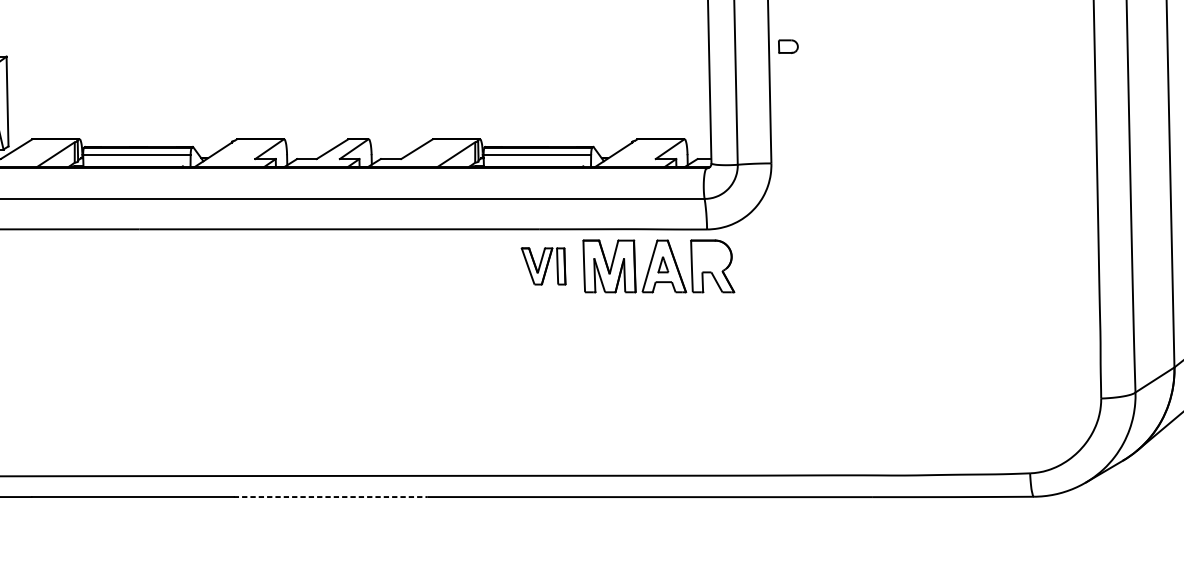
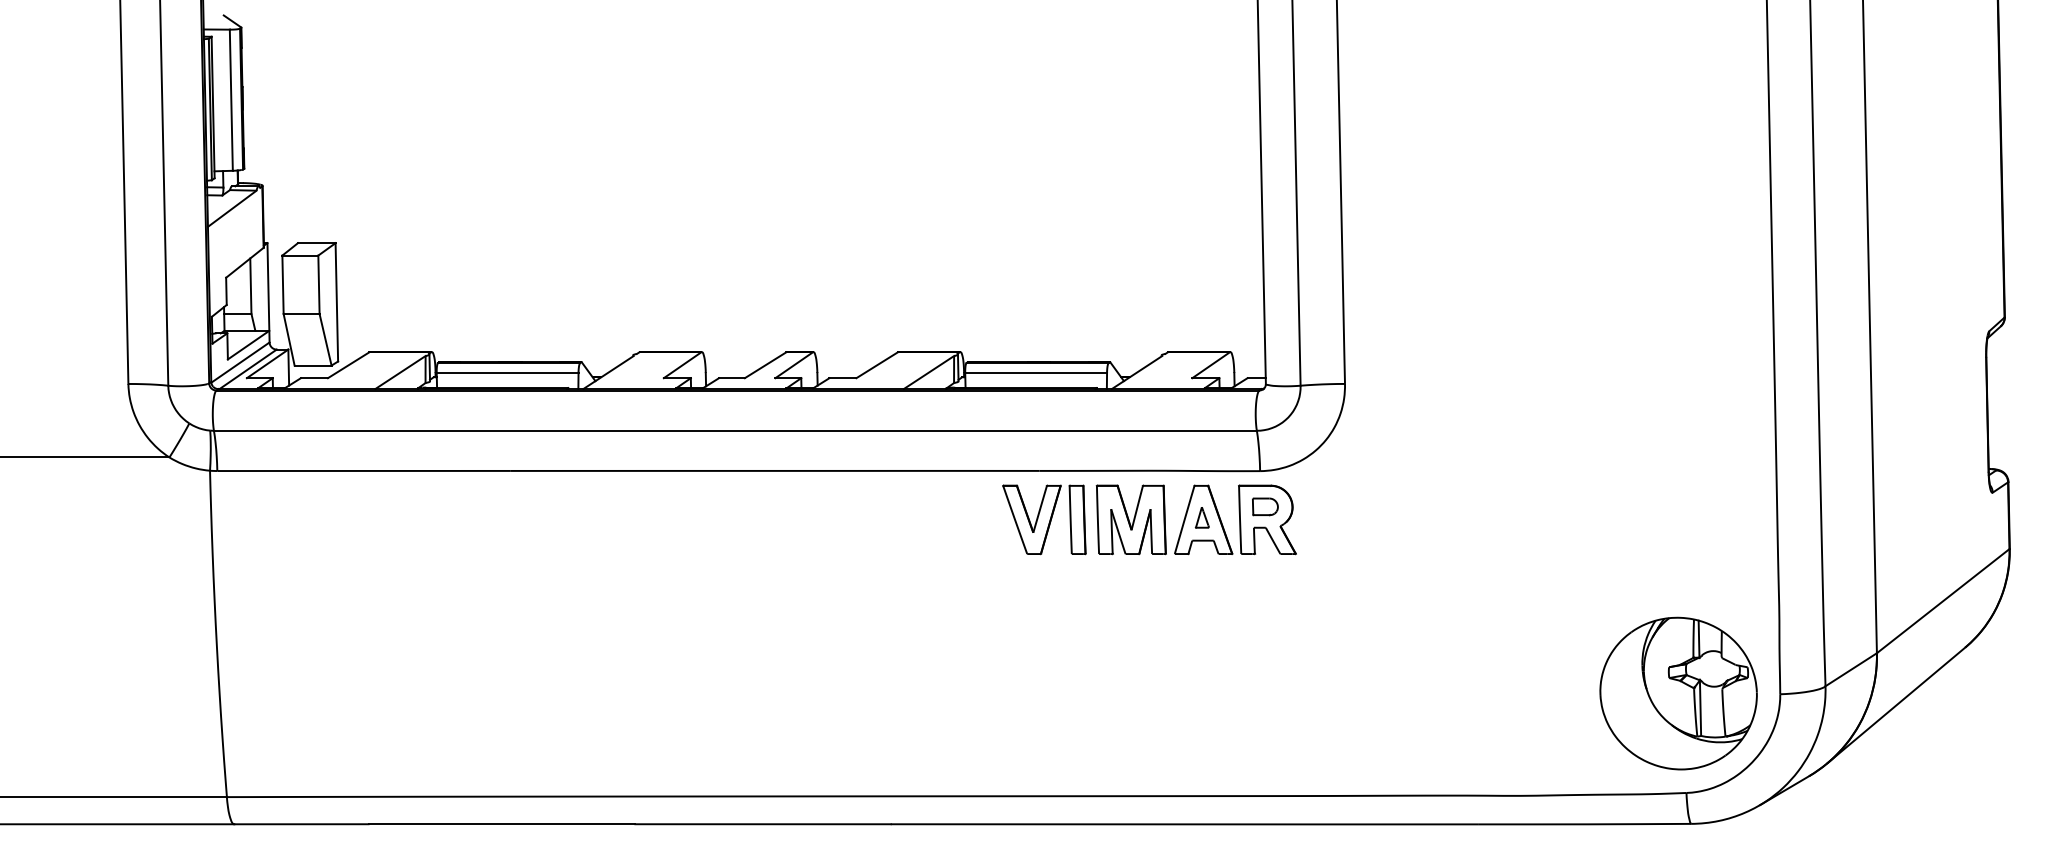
part: (788, 46) -> (1265, 506), moved
part: (543, 266) -> (1044, 519), size x1.43
part: (1024, 397) -> (1678, 693), added
line: (330, 497) -> (763, 824), dashed -> solid

